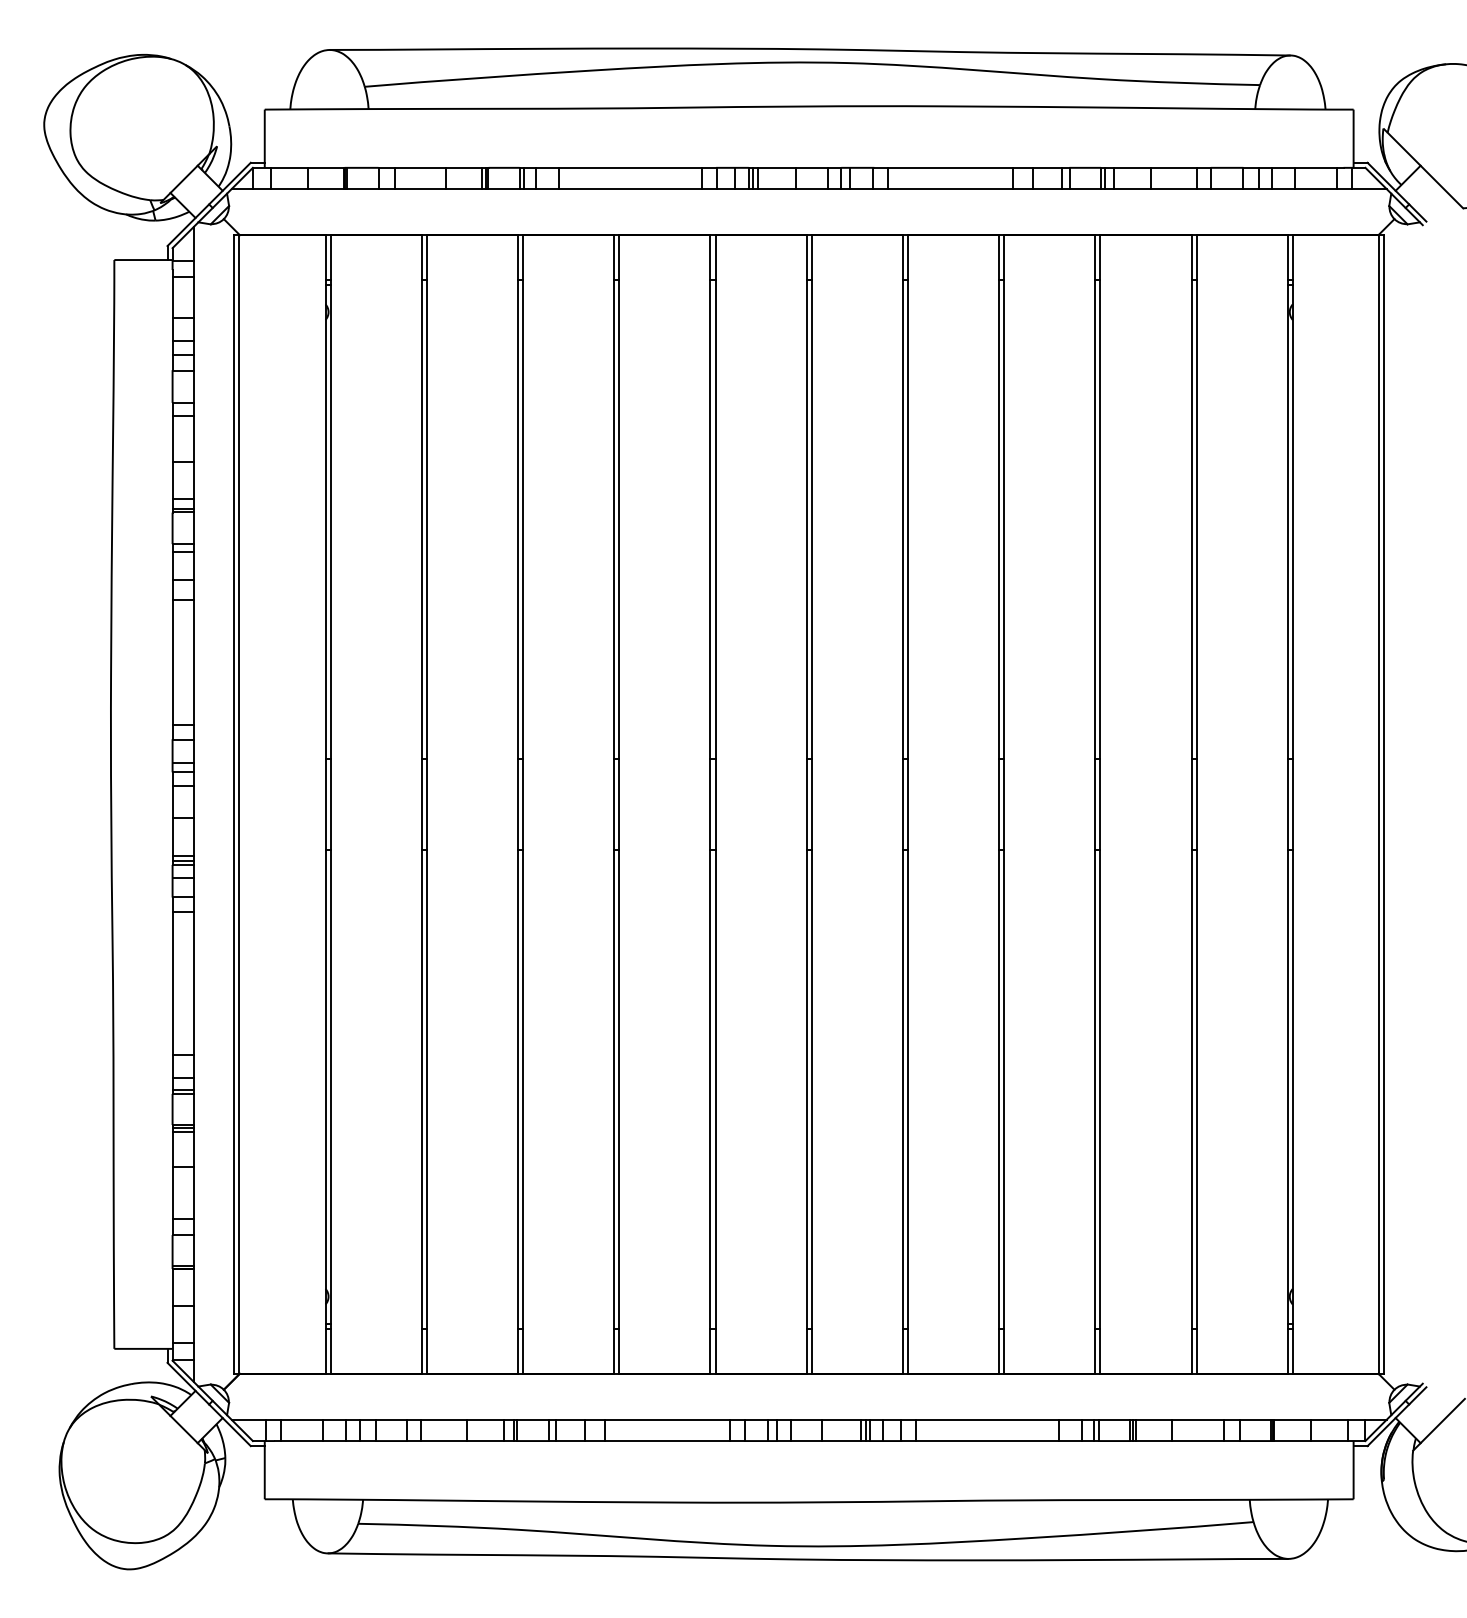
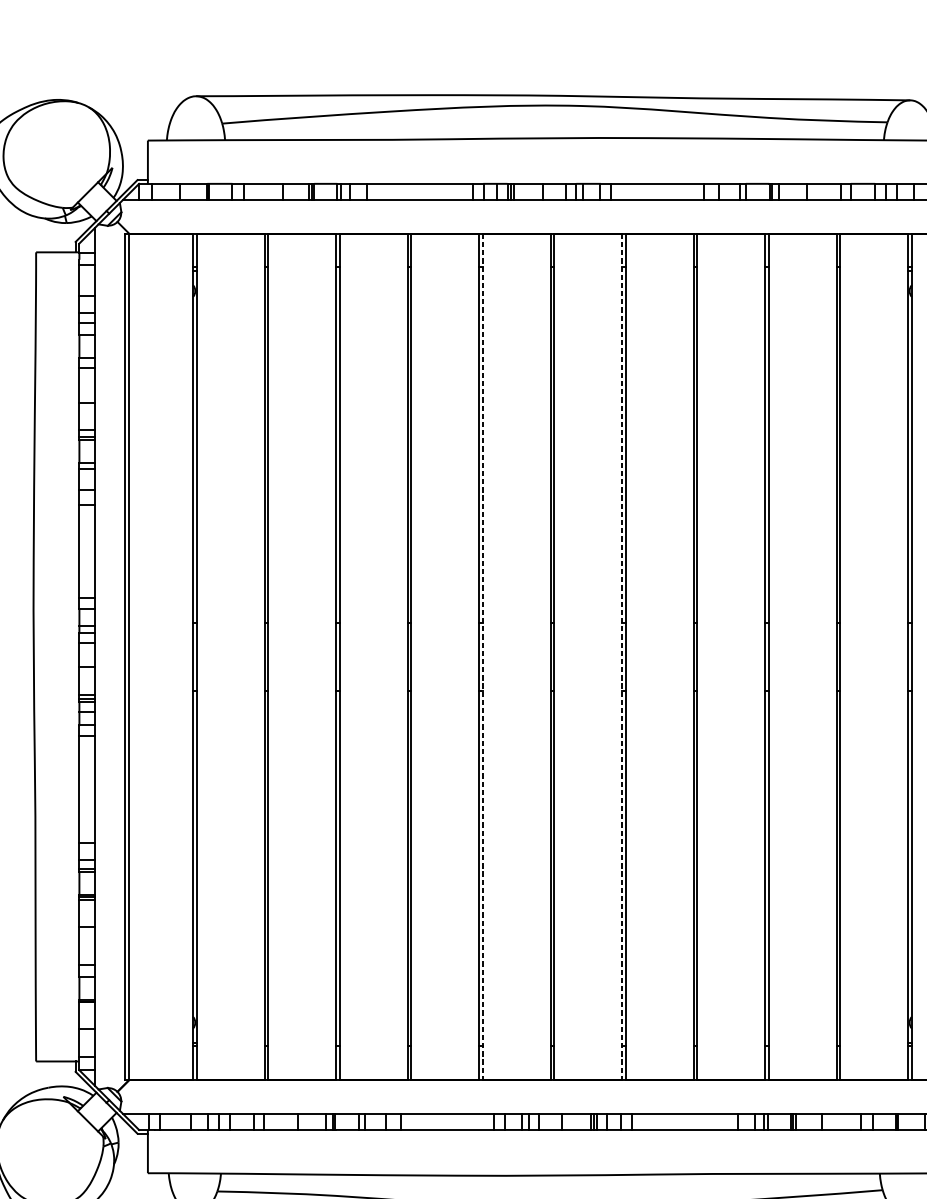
line: (715, 804) -> (482, 656), solid -> dashed
line: (902, 804) -> (621, 656), solid -> dashed

